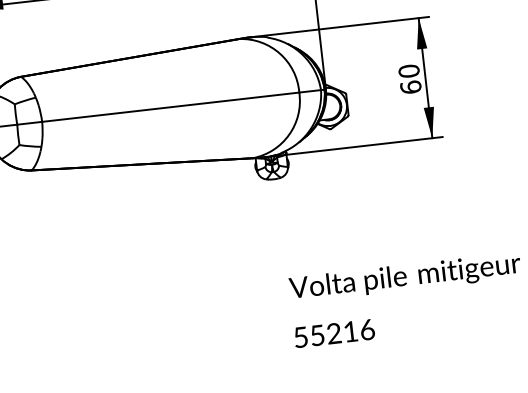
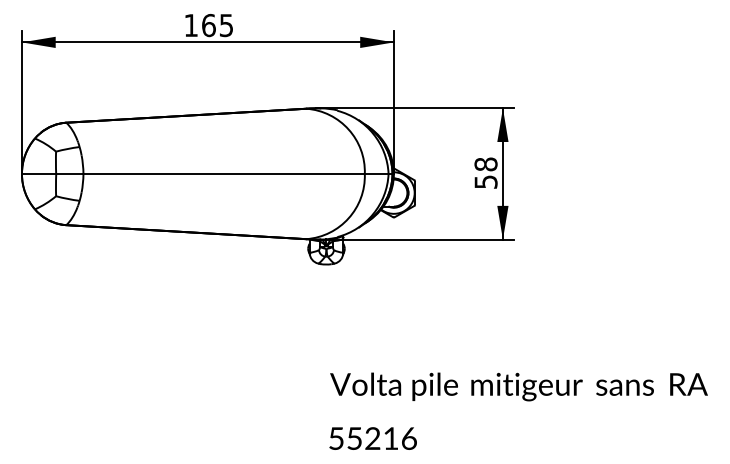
text: (409, 78) -> (485, 172), 60 -> 58

